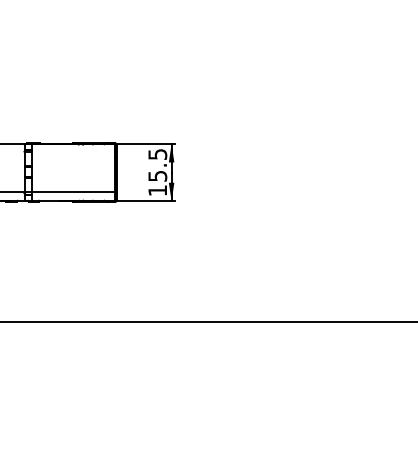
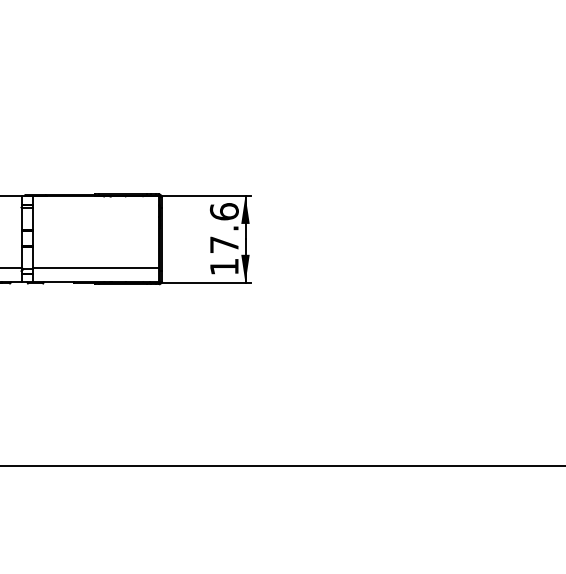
text: (157, 164) -> (224, 227), 15.5 -> 17.6

